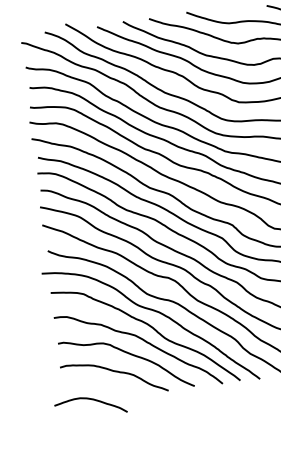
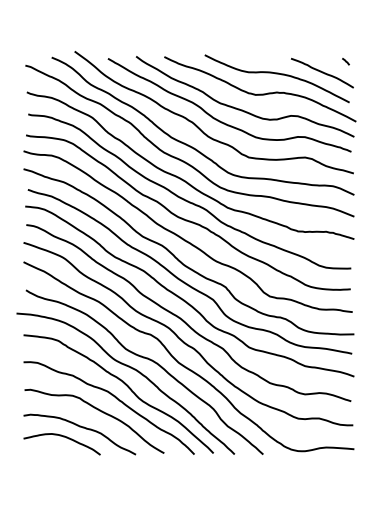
curve: (91, 400) -> (63, 437), moved

